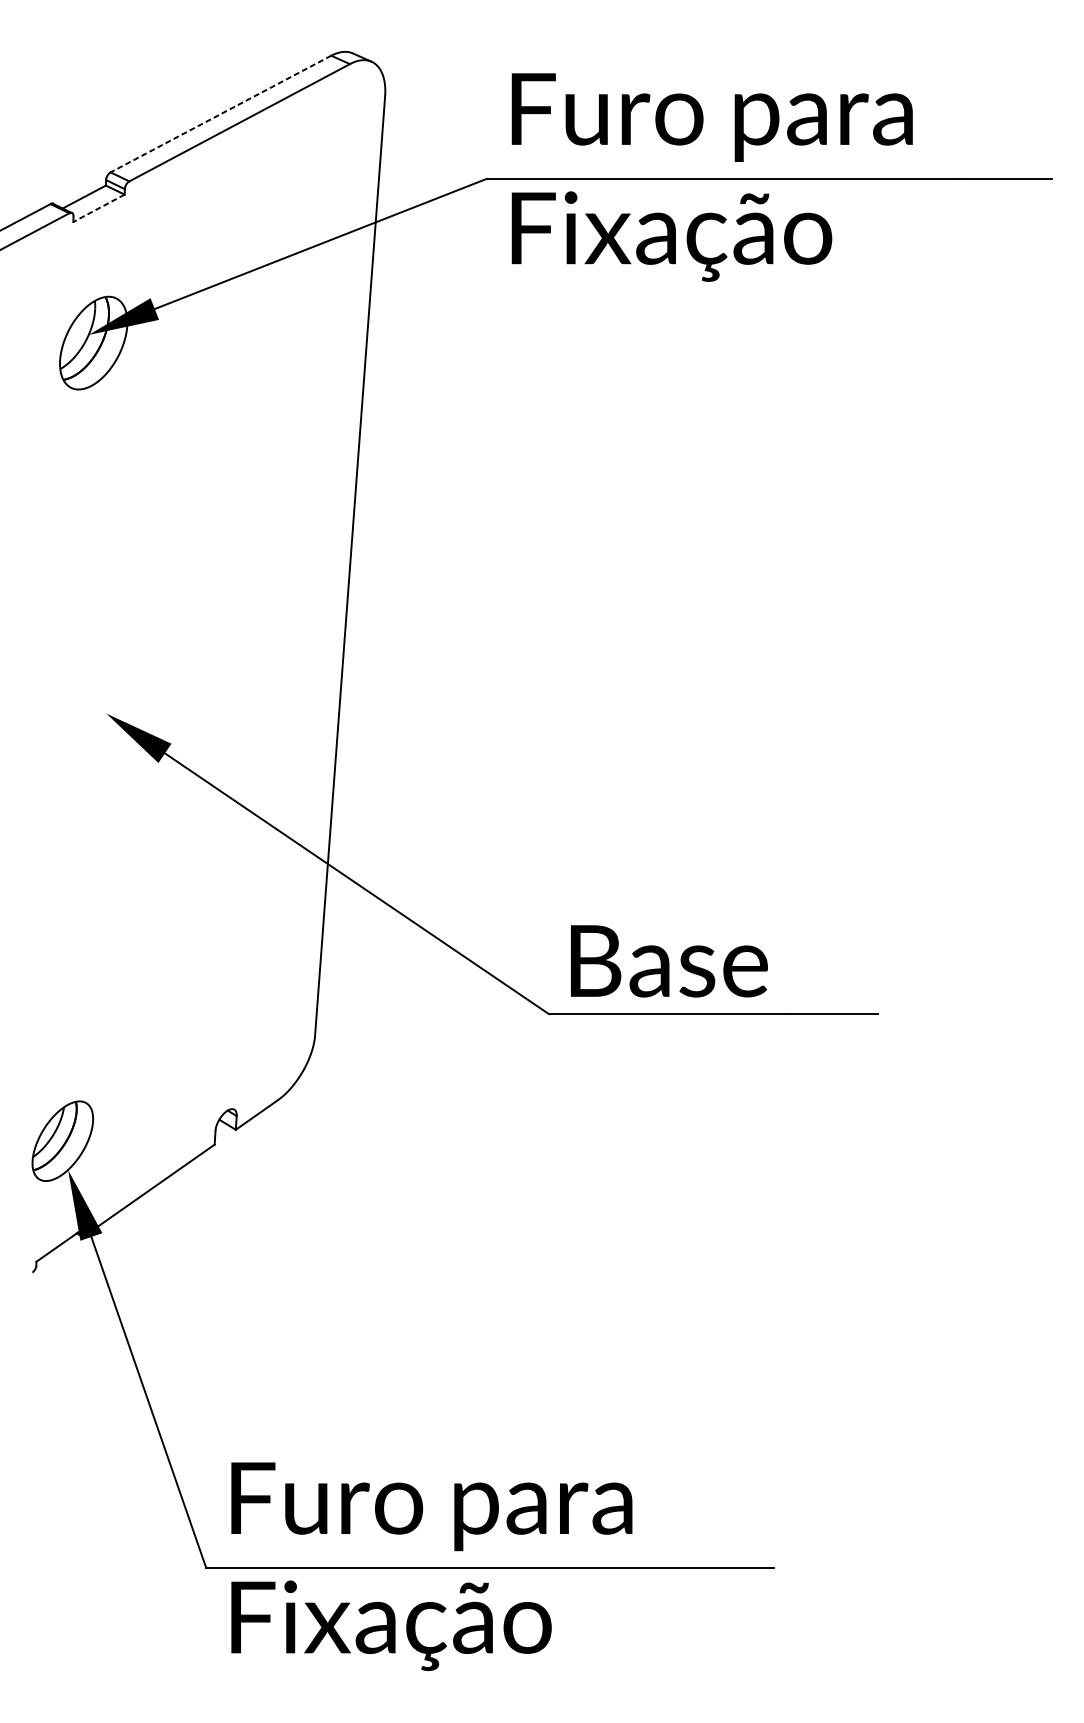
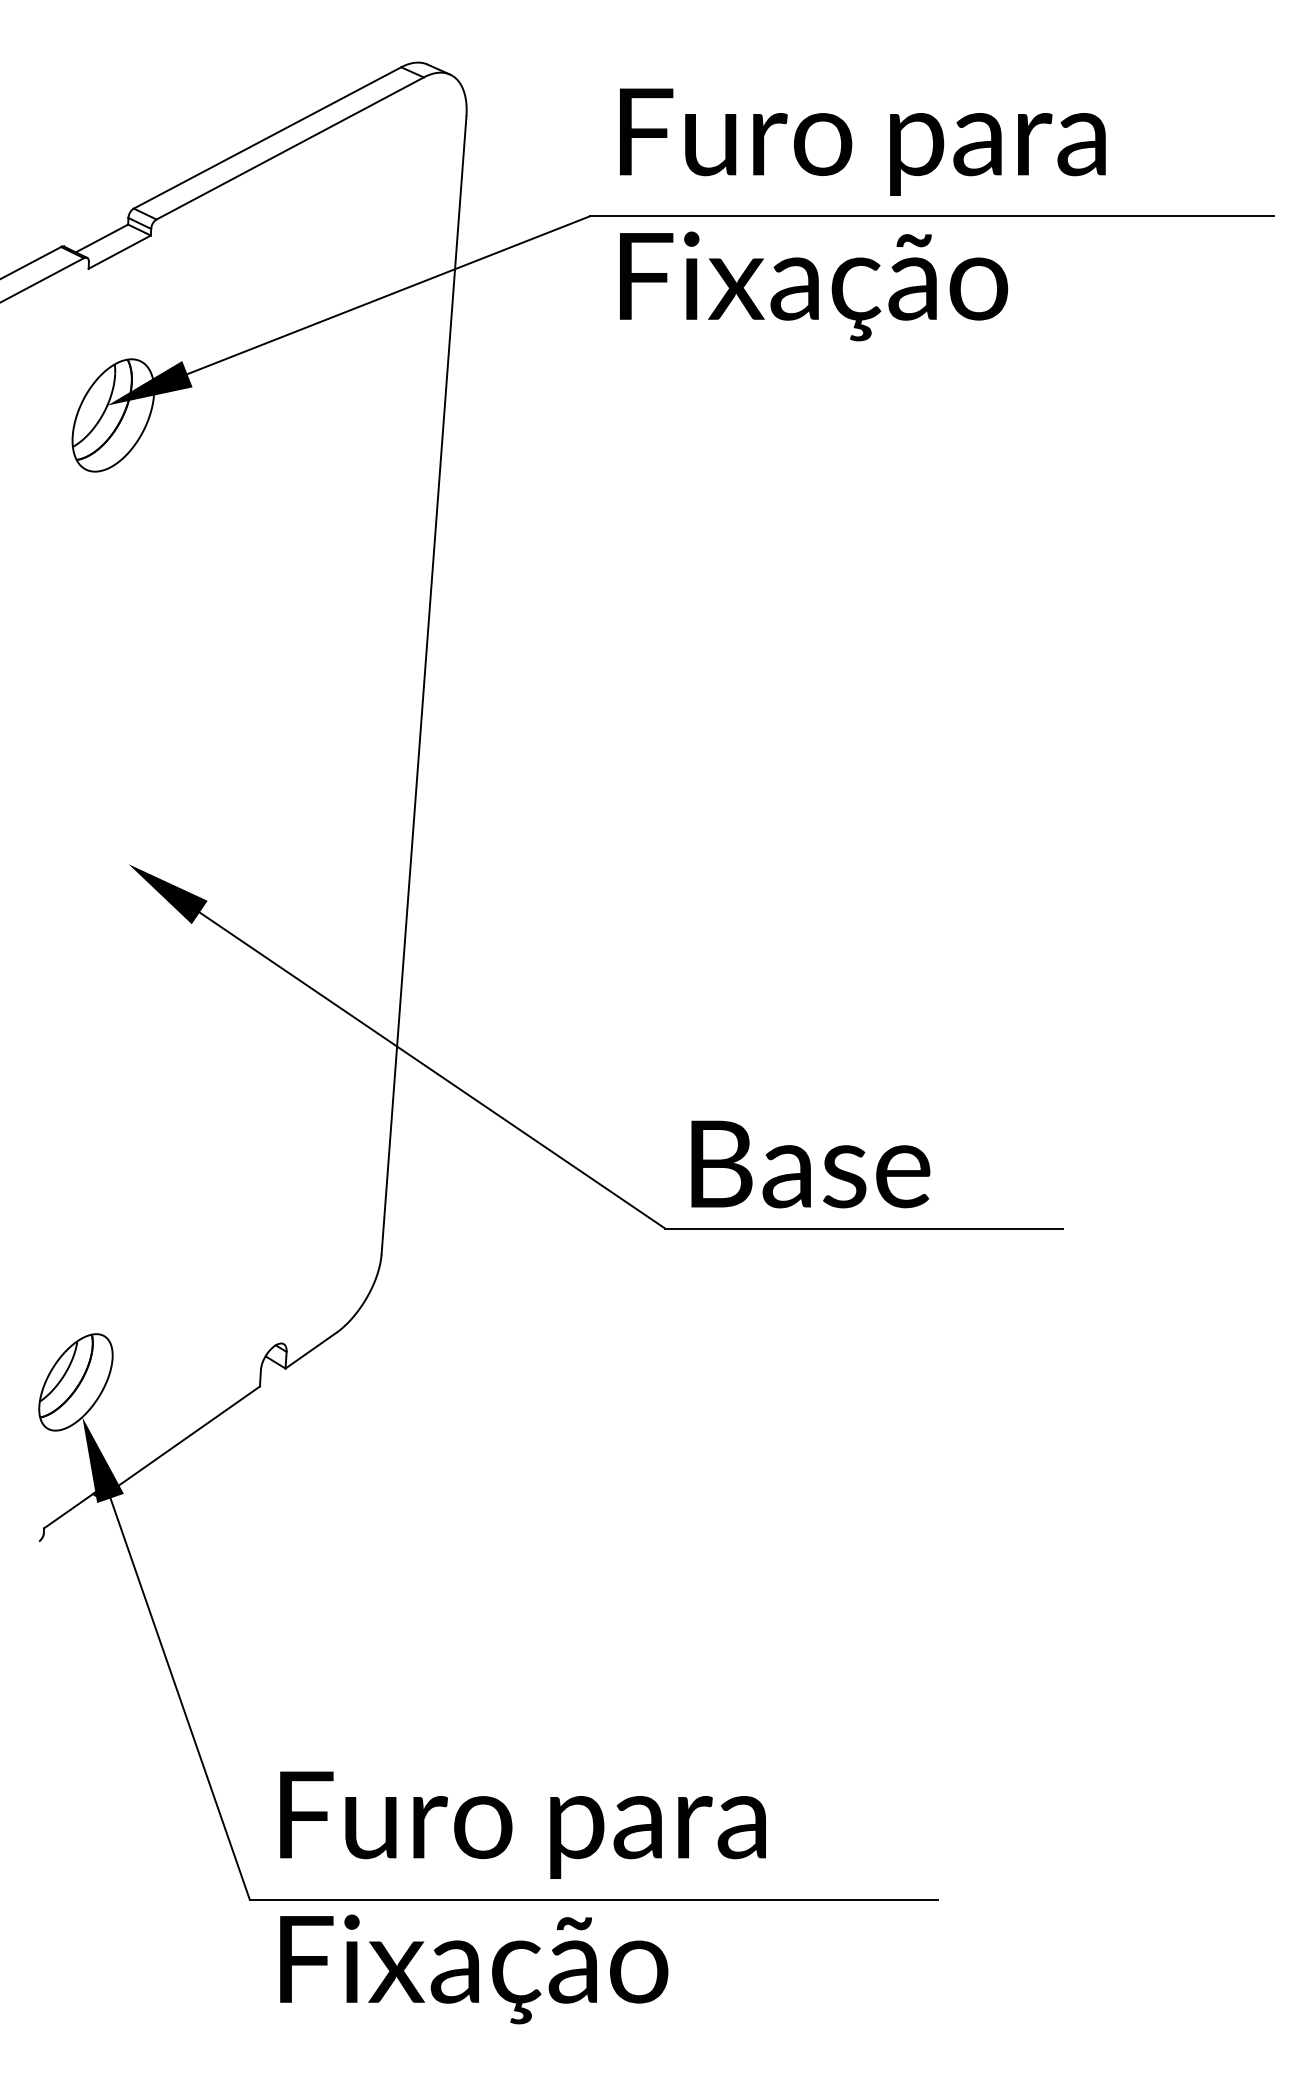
line: (220, 114) -> (267, 138), dashed -> solid
line: (98, 208) -> (119, 252), dashed -> solid

